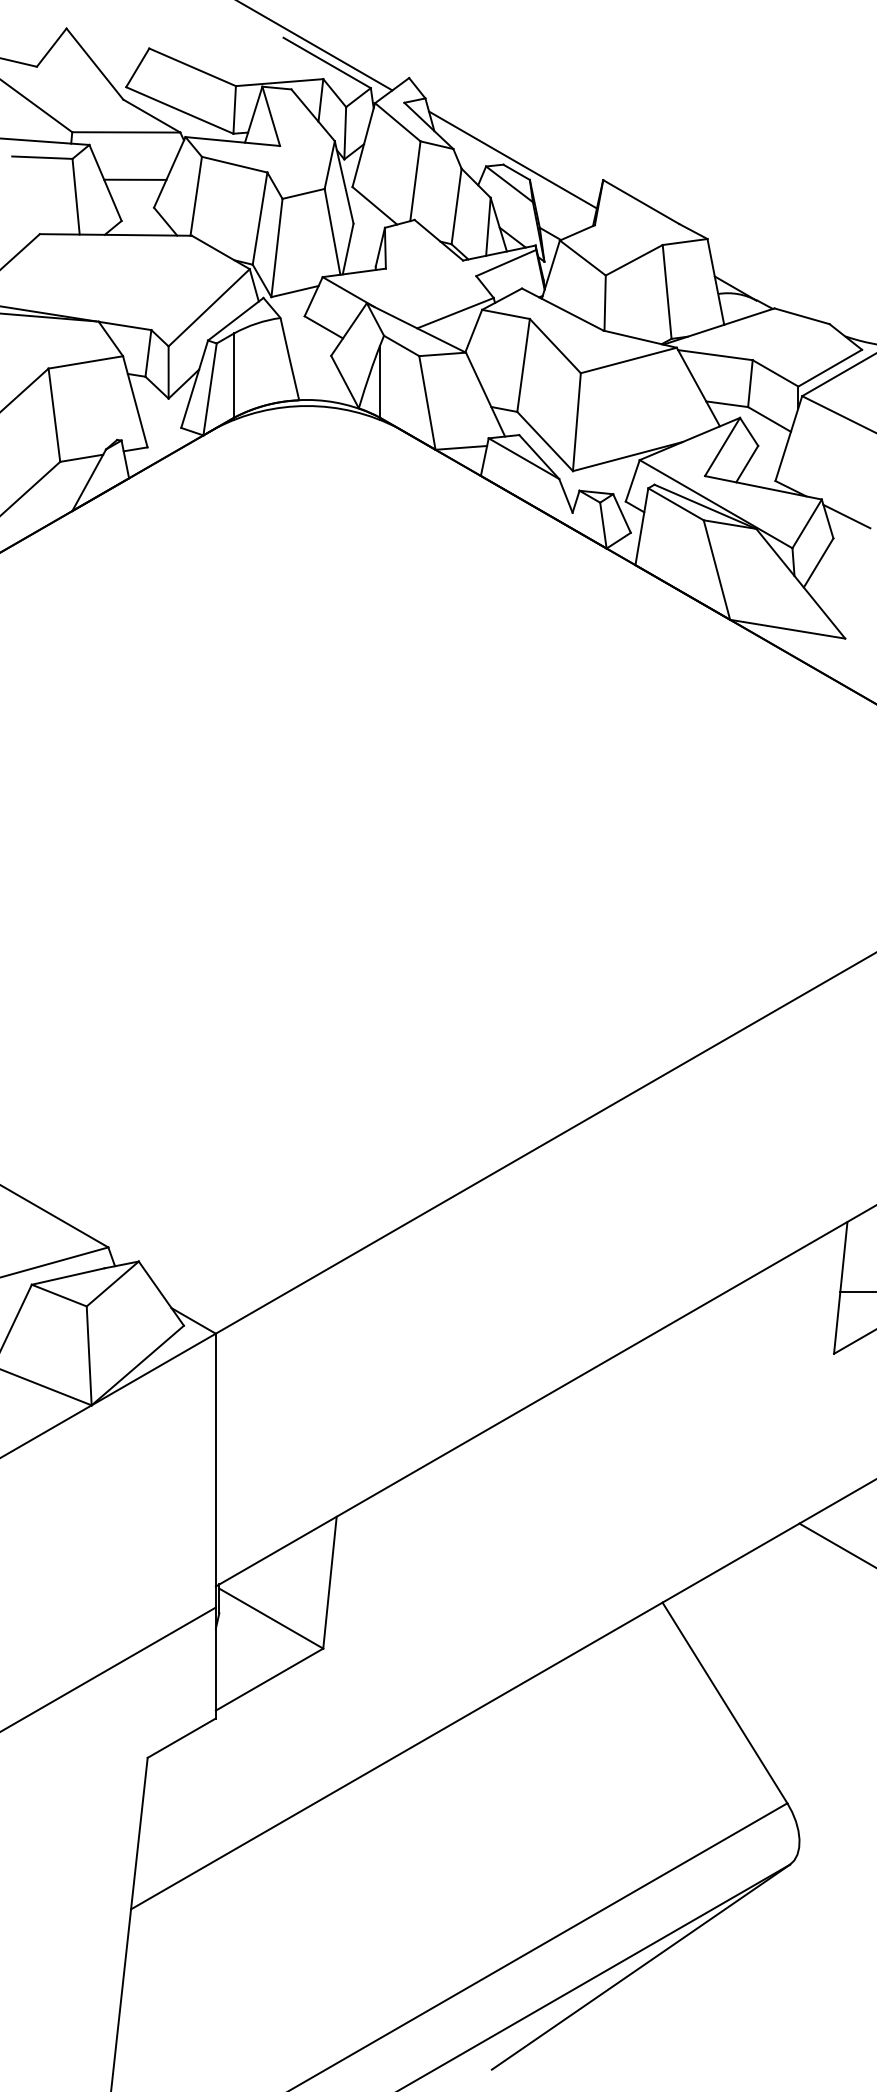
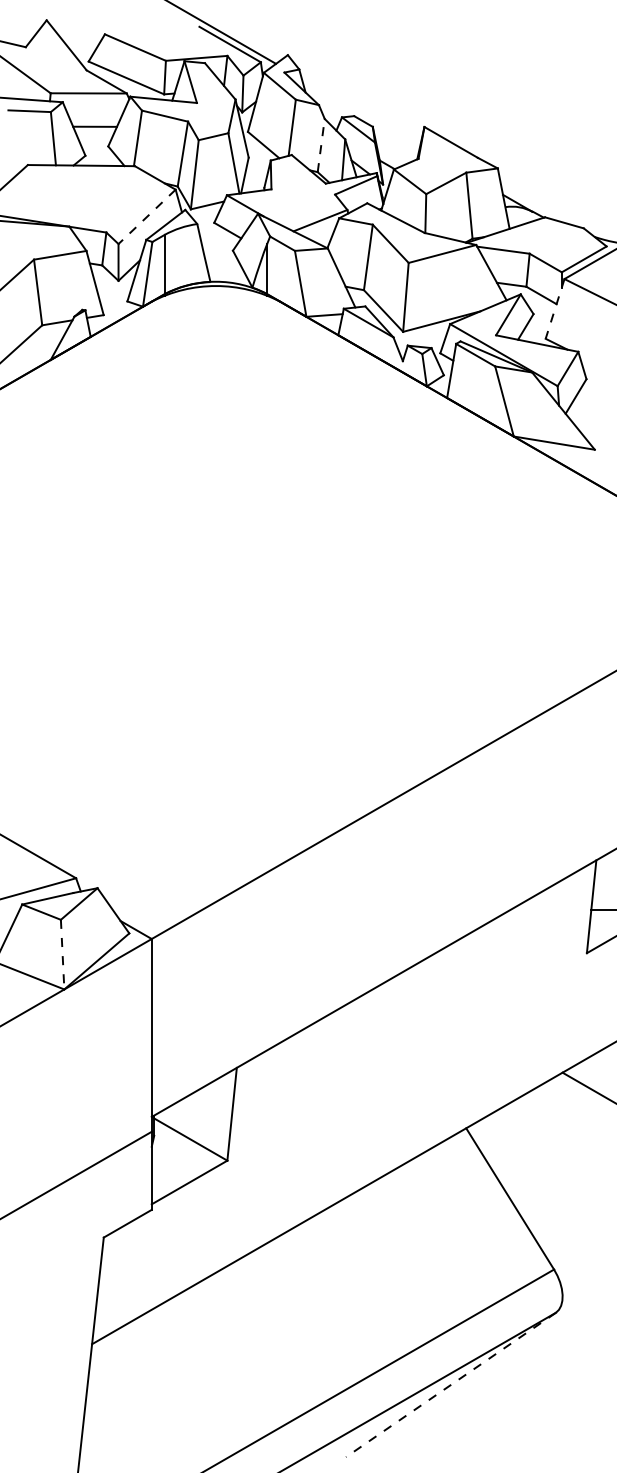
line: (512, 159) -> (360, 112), removed
line: (456, 205) -> (321, 144), solid -> dashed
line: (208, 308) -> (146, 217), solid -> dashed
line: (788, 439) -> (554, 309), solid -> dashed
line: (846, 516) -> (595, 363), removed
line: (89, 1355) -> (62, 954), solid -> dashed
line: (640, 1967) -> (450, 1385), solid -> dashed

